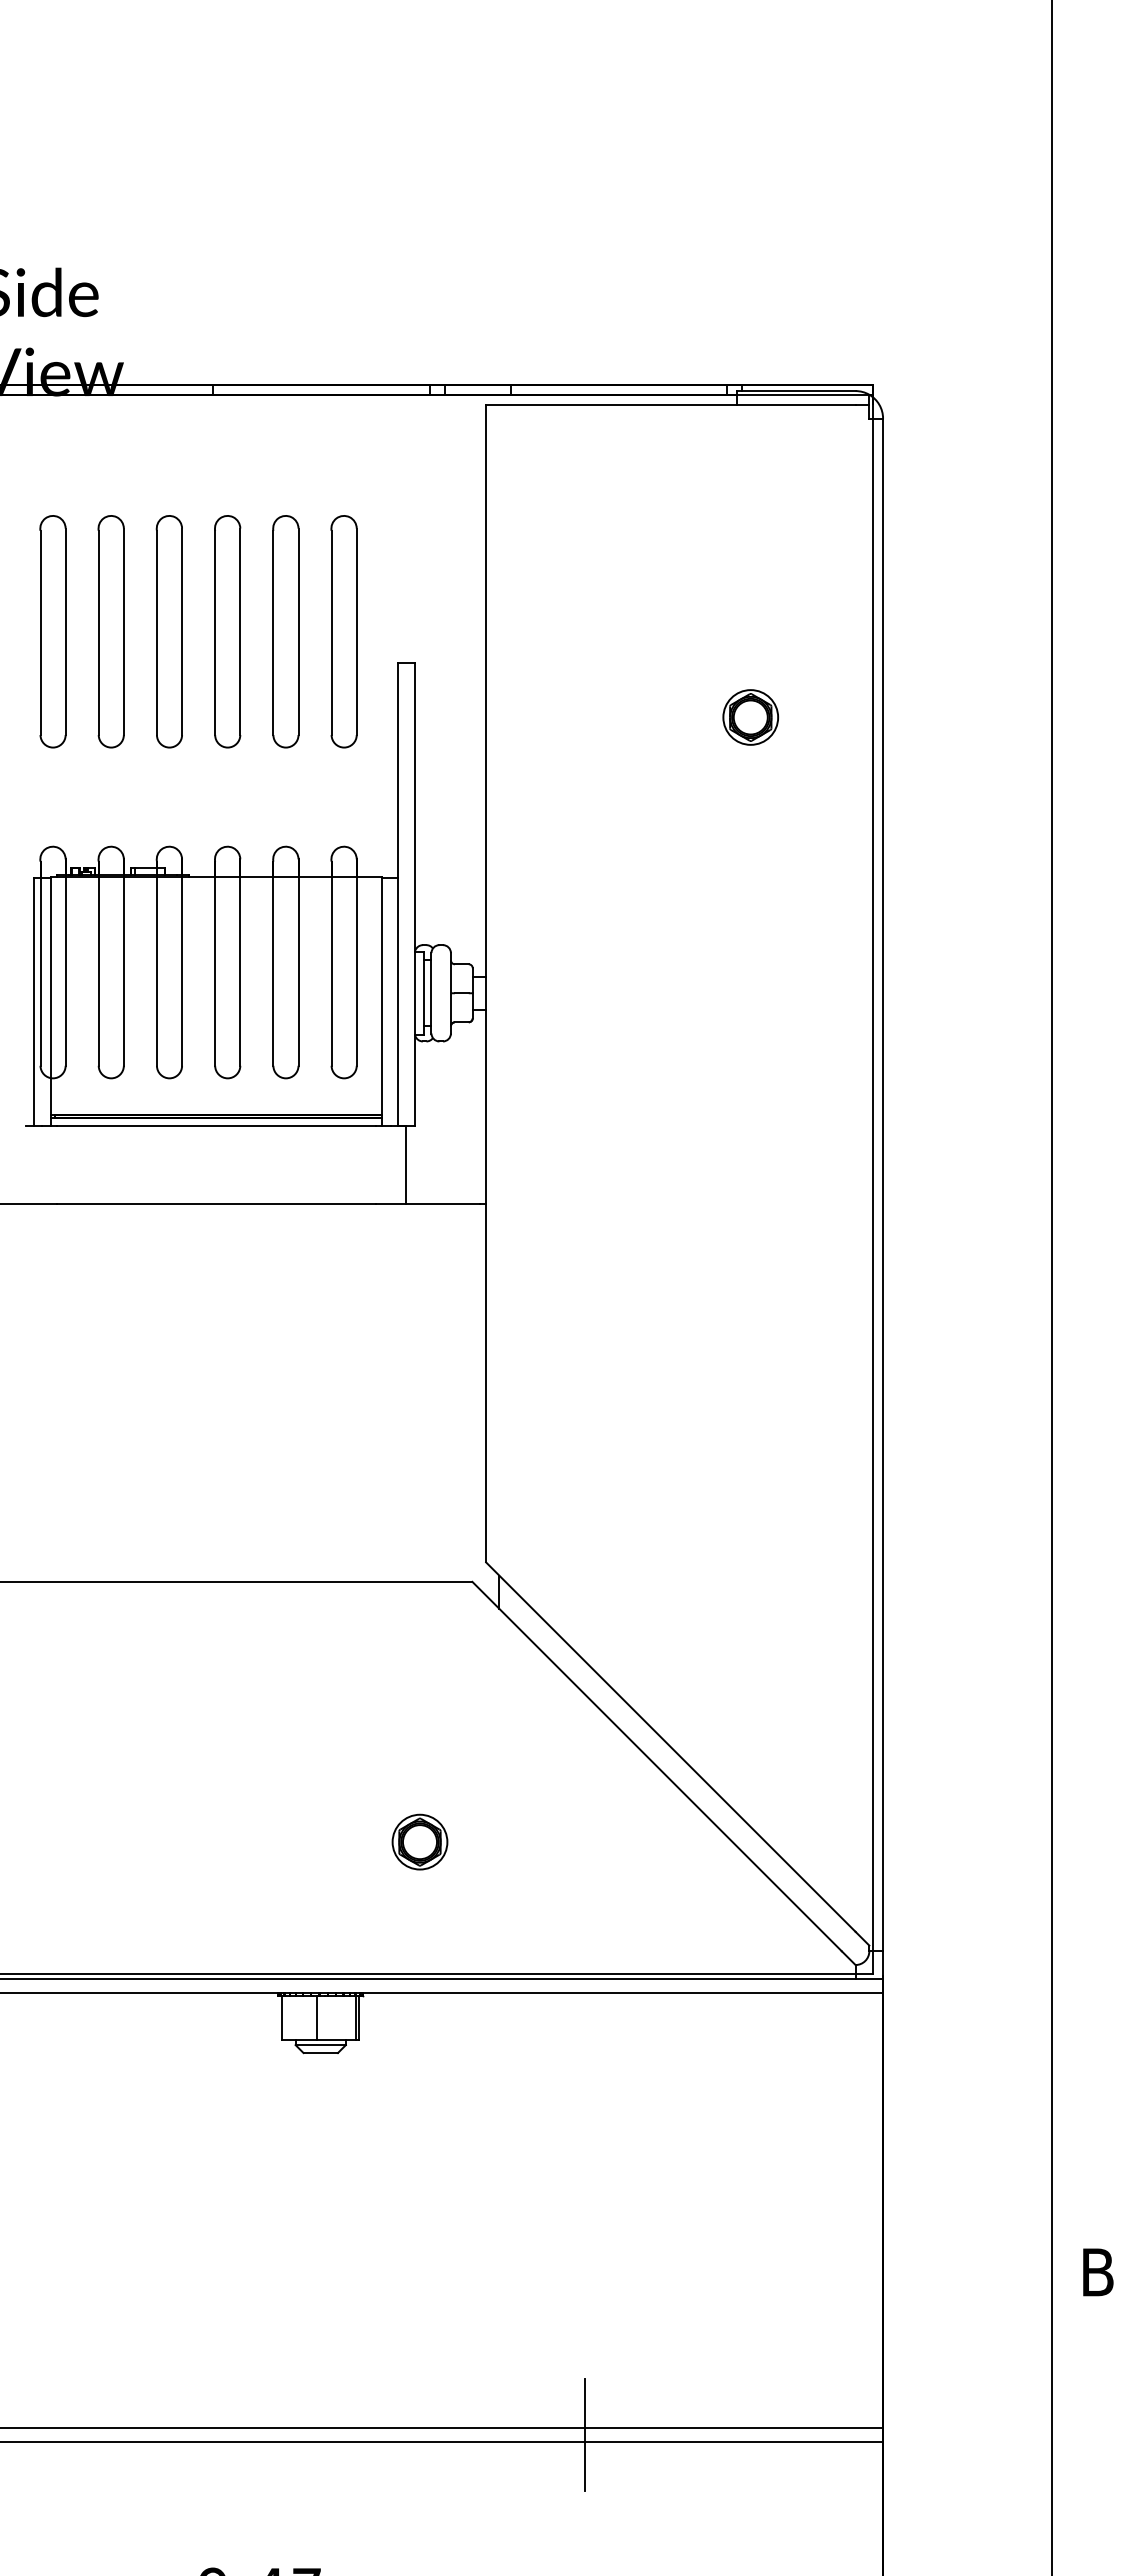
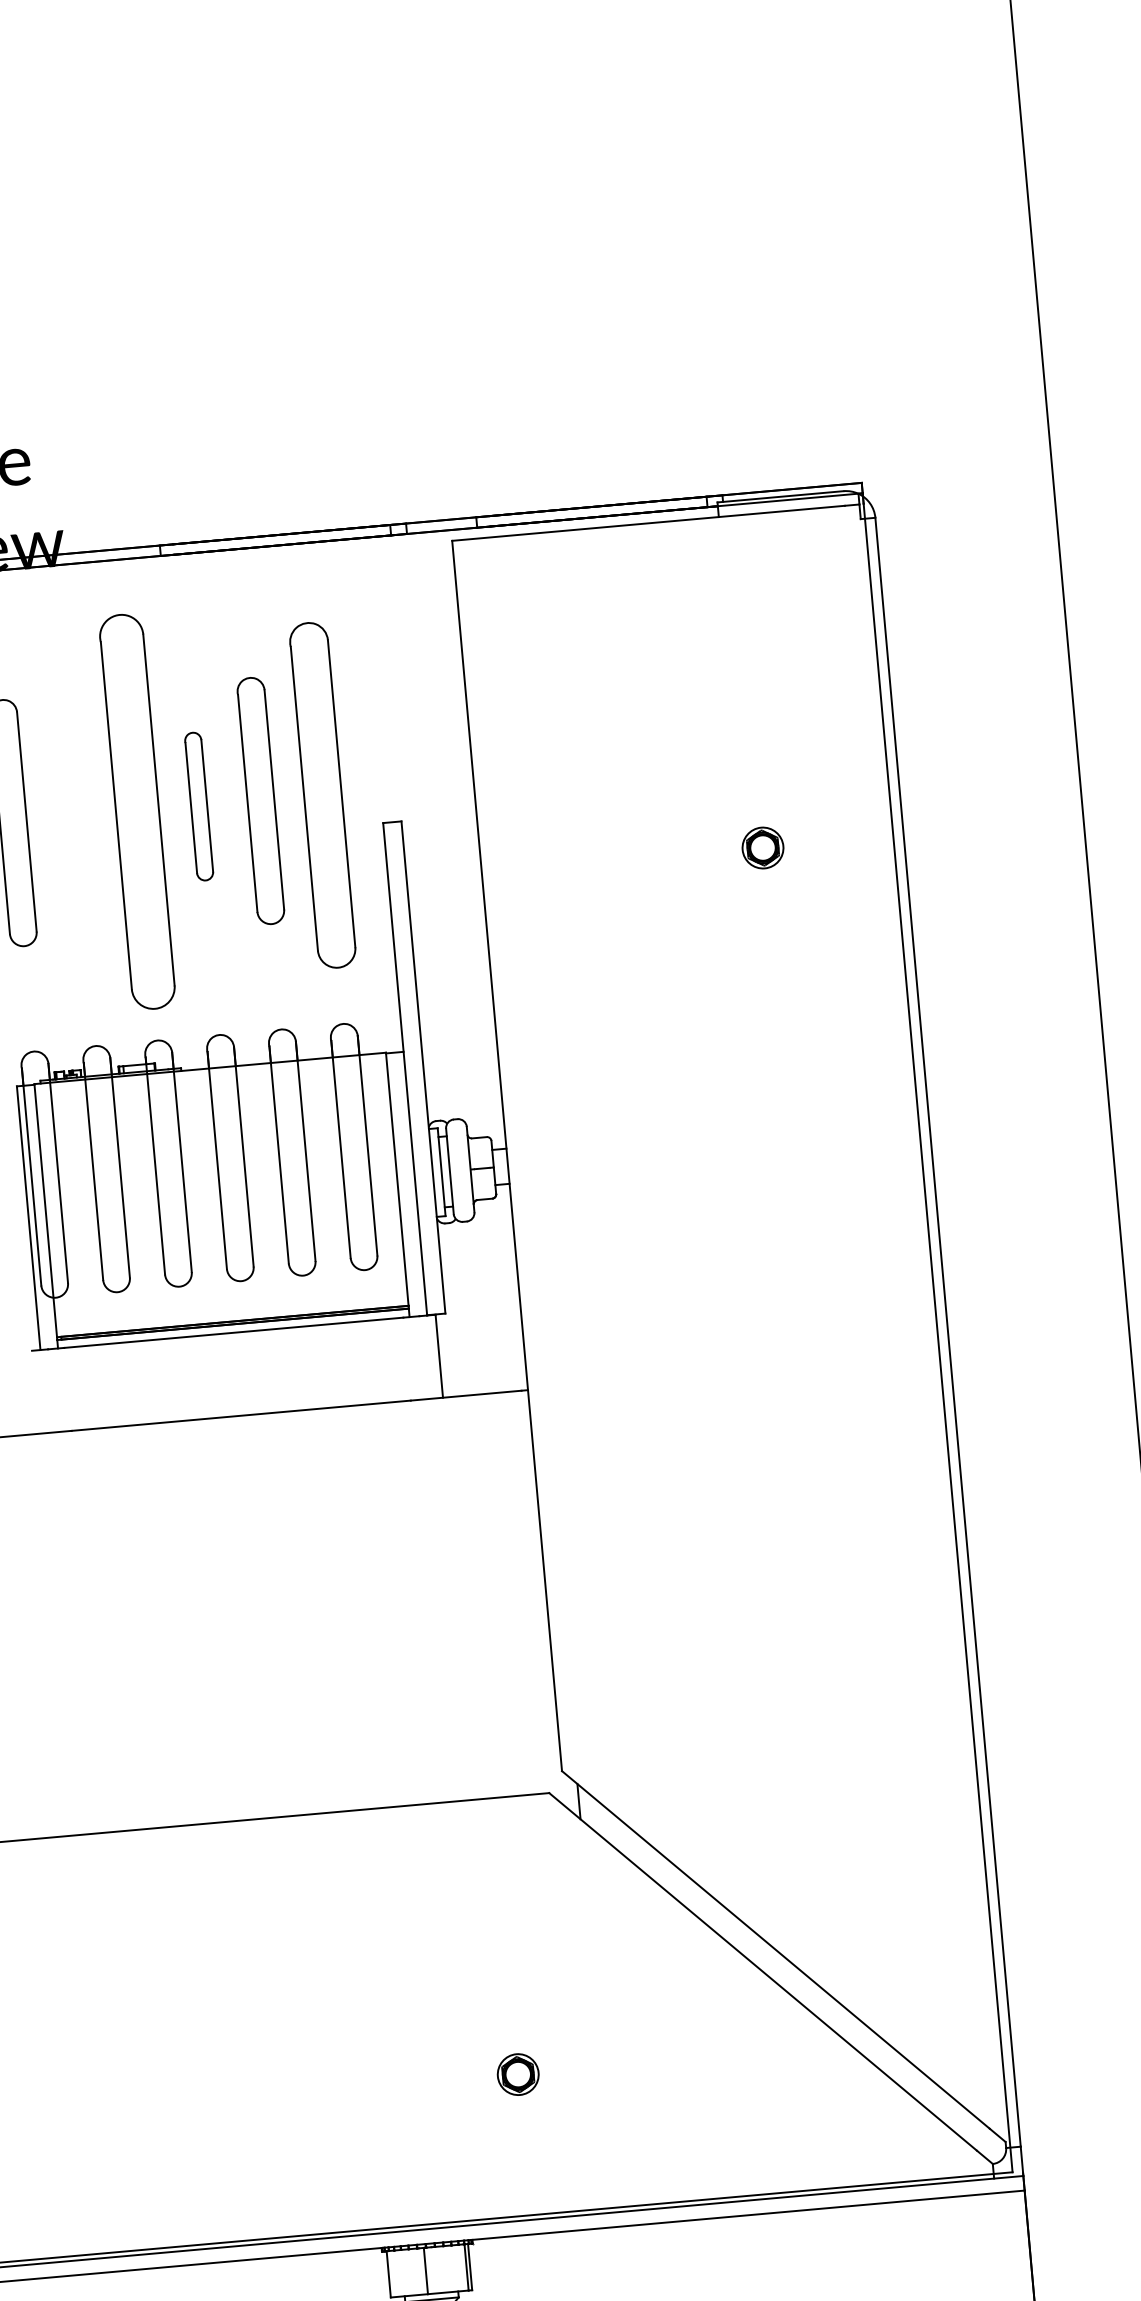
part: (110, 631) -> (74, 817), removed
part: (168, 631) -> (136, 811), size x1.6
part: (227, 631) -> (198, 806), size x0.6
part: (343, 631) -> (322, 795), size x1.4
part: (750, 717) -> (762, 848), size x0.7
part: (419, 1841) -> (517, 2074), size x0.7

